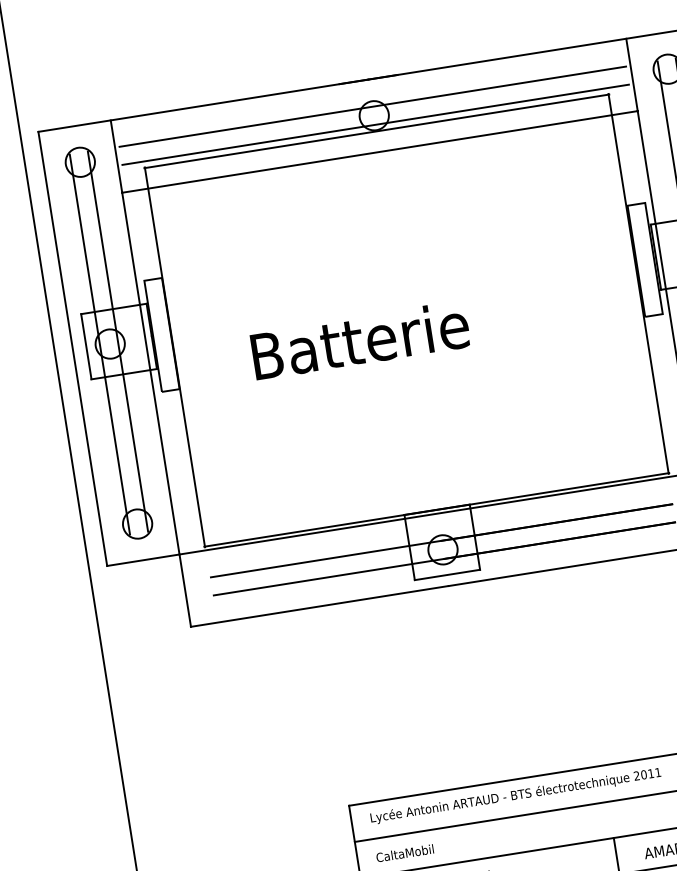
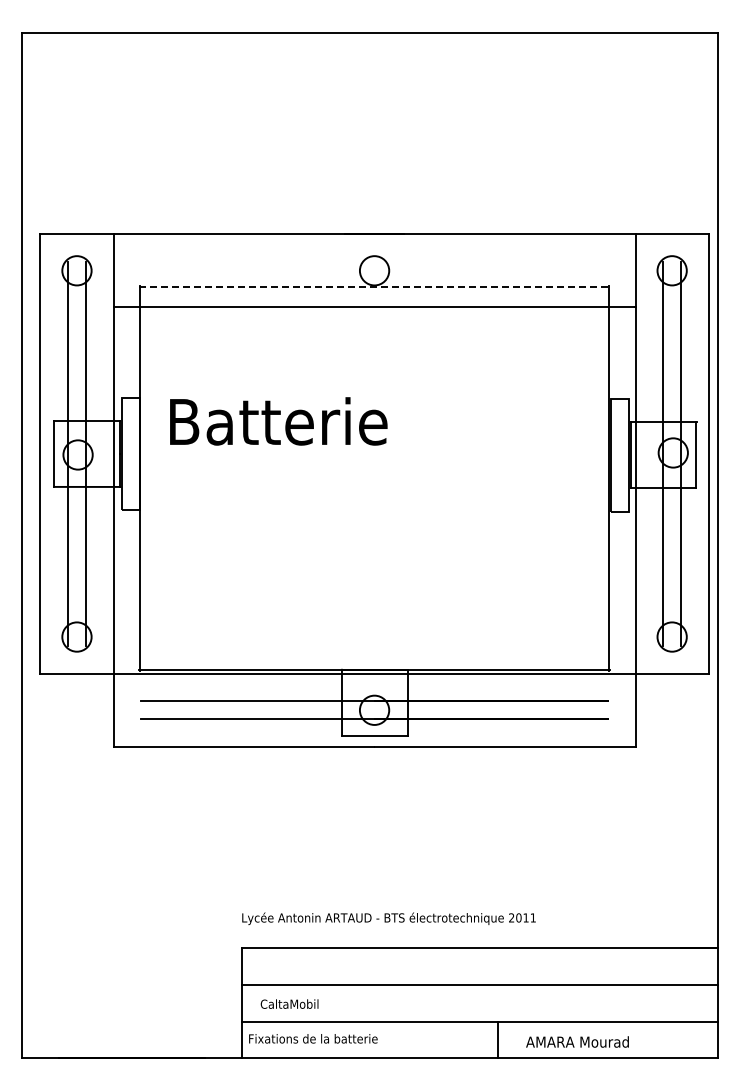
line: (372, 106) -> (374, 261), removed
line: (375, 124) -> (374, 279), removed
line: (377, 131) -> (375, 286), solid -> dashed
text: (360, 340) -> (278, 421), moved
text: (515, 795) -> (388, 918), moved

